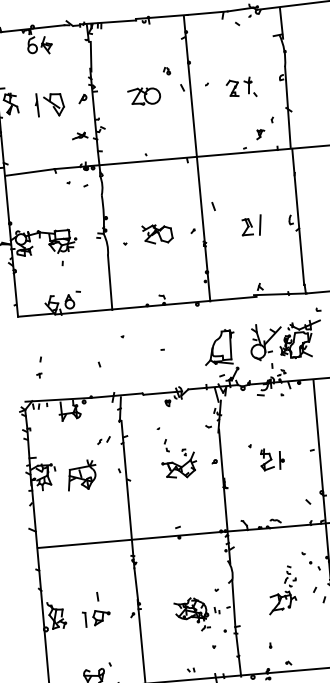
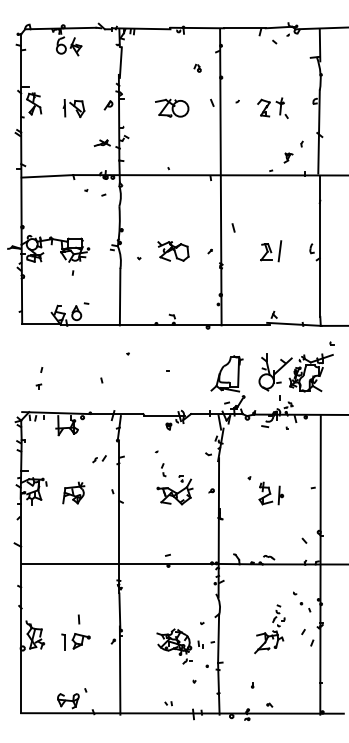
part: (166, 70) -> (197, 67), moved
part: (49, 104) -> (73, 108), size x0.71
part: (81, 474) -> (73, 492), size x0.71

